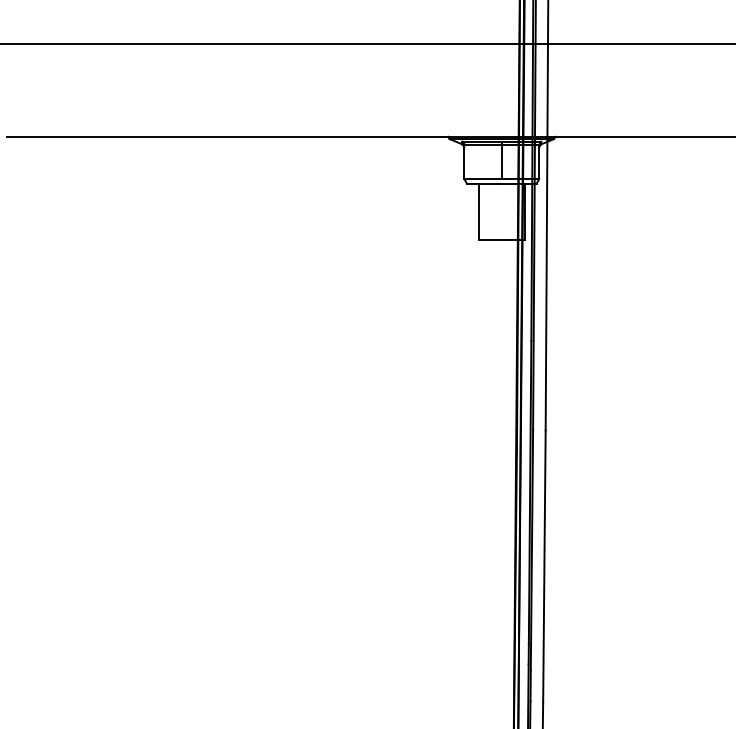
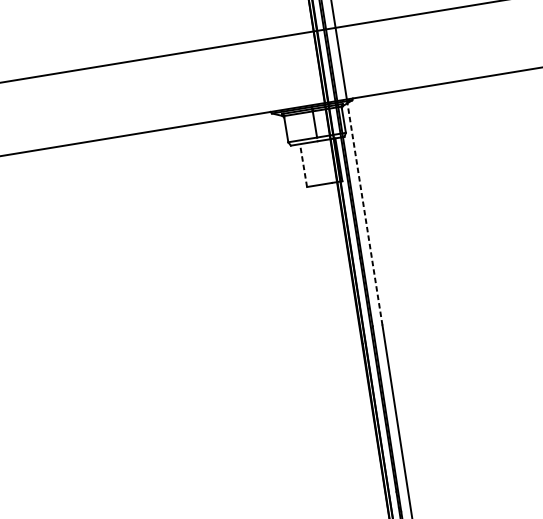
line: (478, 211) -> (303, 165), solid -> dashed
line: (546, 284) -> (364, 213), solid -> dashed

